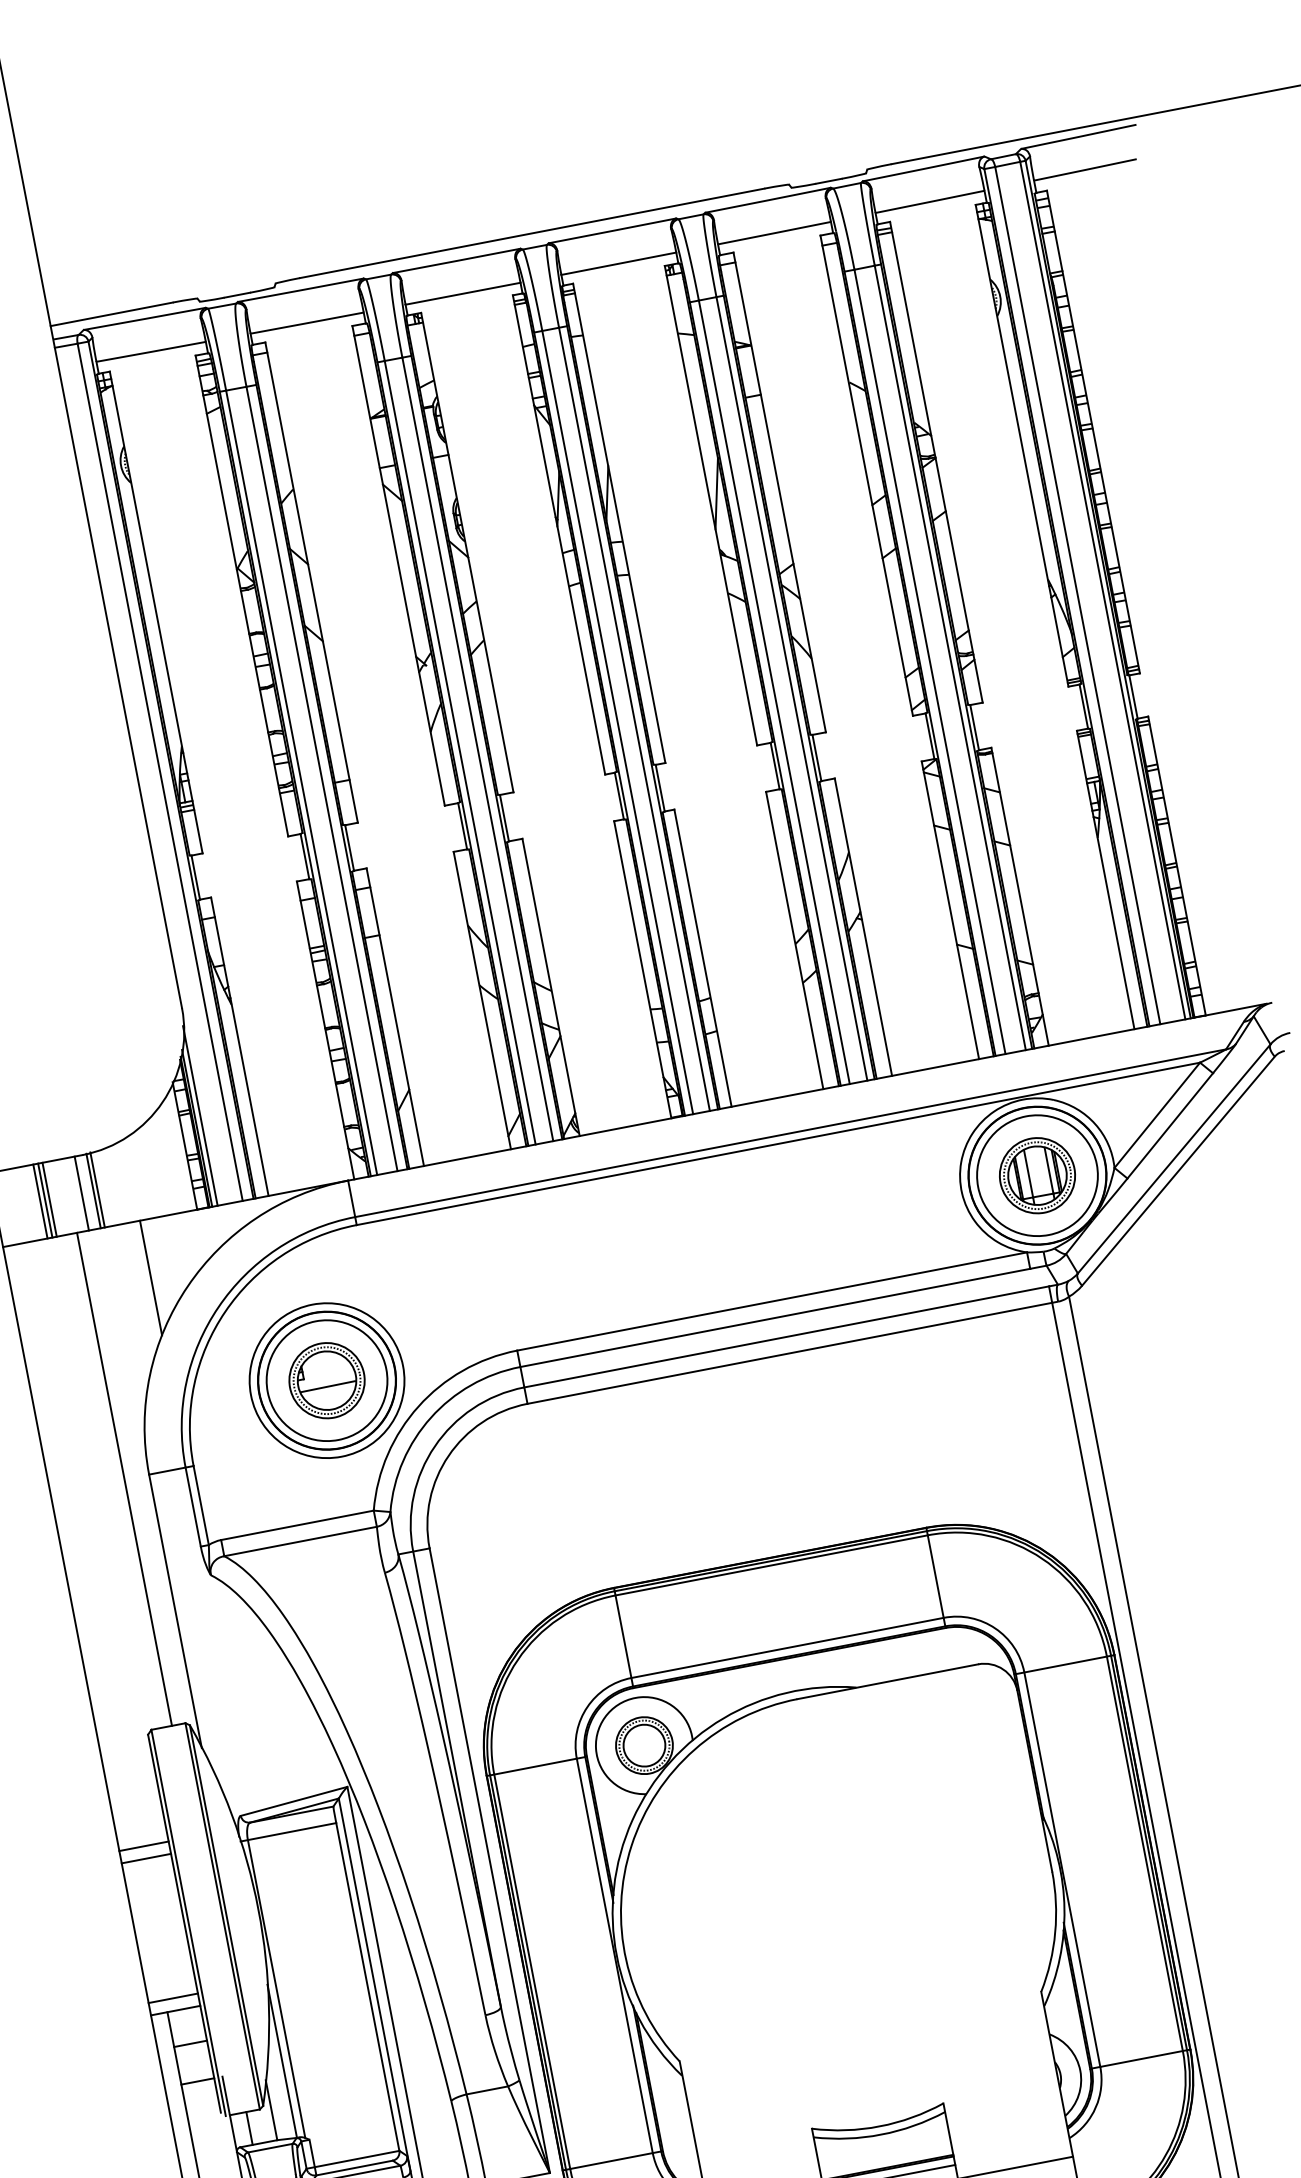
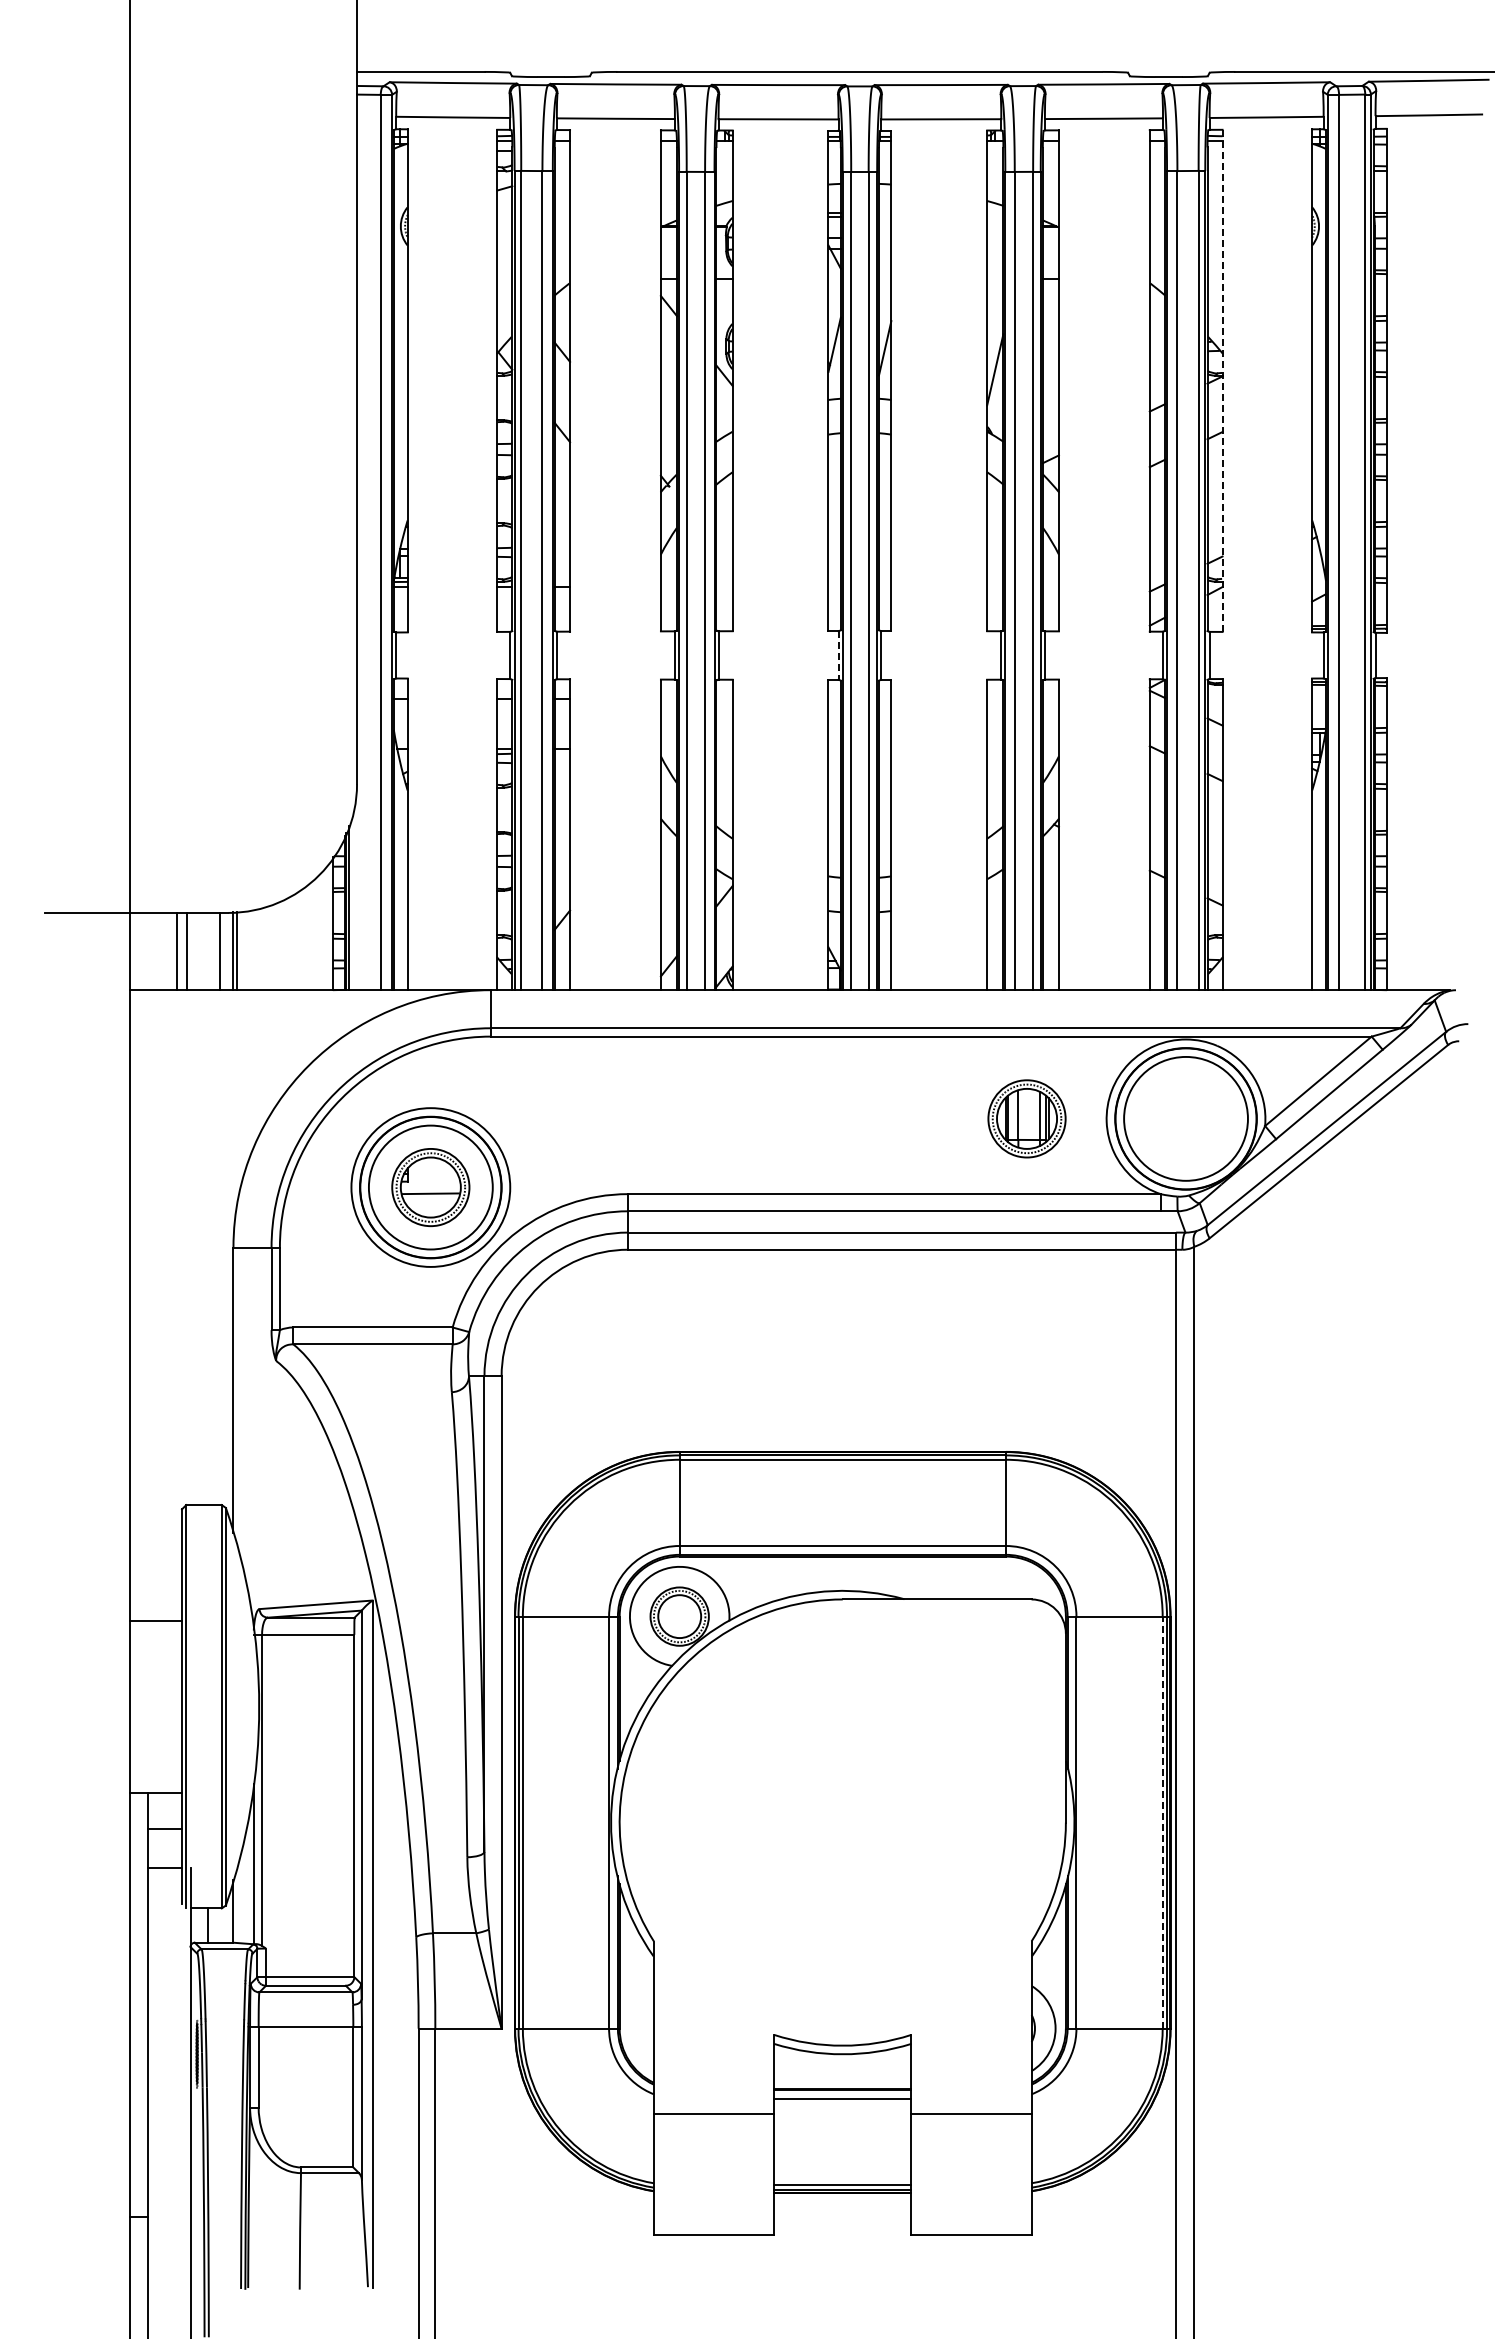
line: (936, 461) -> (1222, 380), solid -> dashed
line: (619, 796) -> (838, 655), solid -> dashed
line: (200, 1116) -> (354, 896), removed
part: (1036, 1175) -> (1026, 1118), moved
line: (45, 1200) -> (182, 951), removed
line: (150, 1277) -> (273, 1049), removed
line: (124, 1479) -> (207, 1247), removed
line: (1144, 1853) -> (1162, 1822), solid -> dashed
line: (145, 1858) -> (155, 1633), removed
line: (172, 1998) -> (155, 1779), removed

